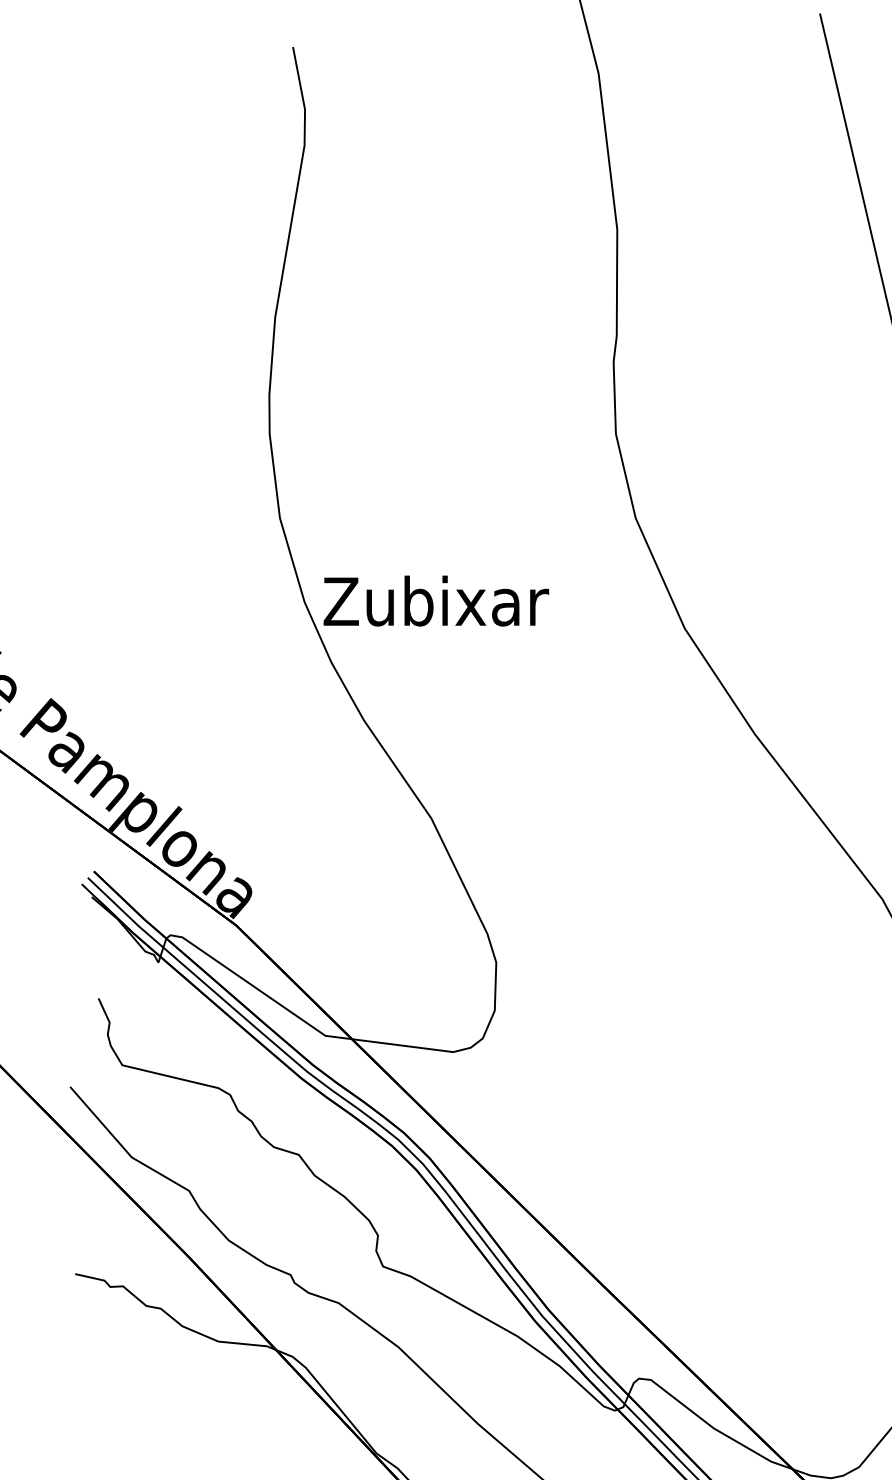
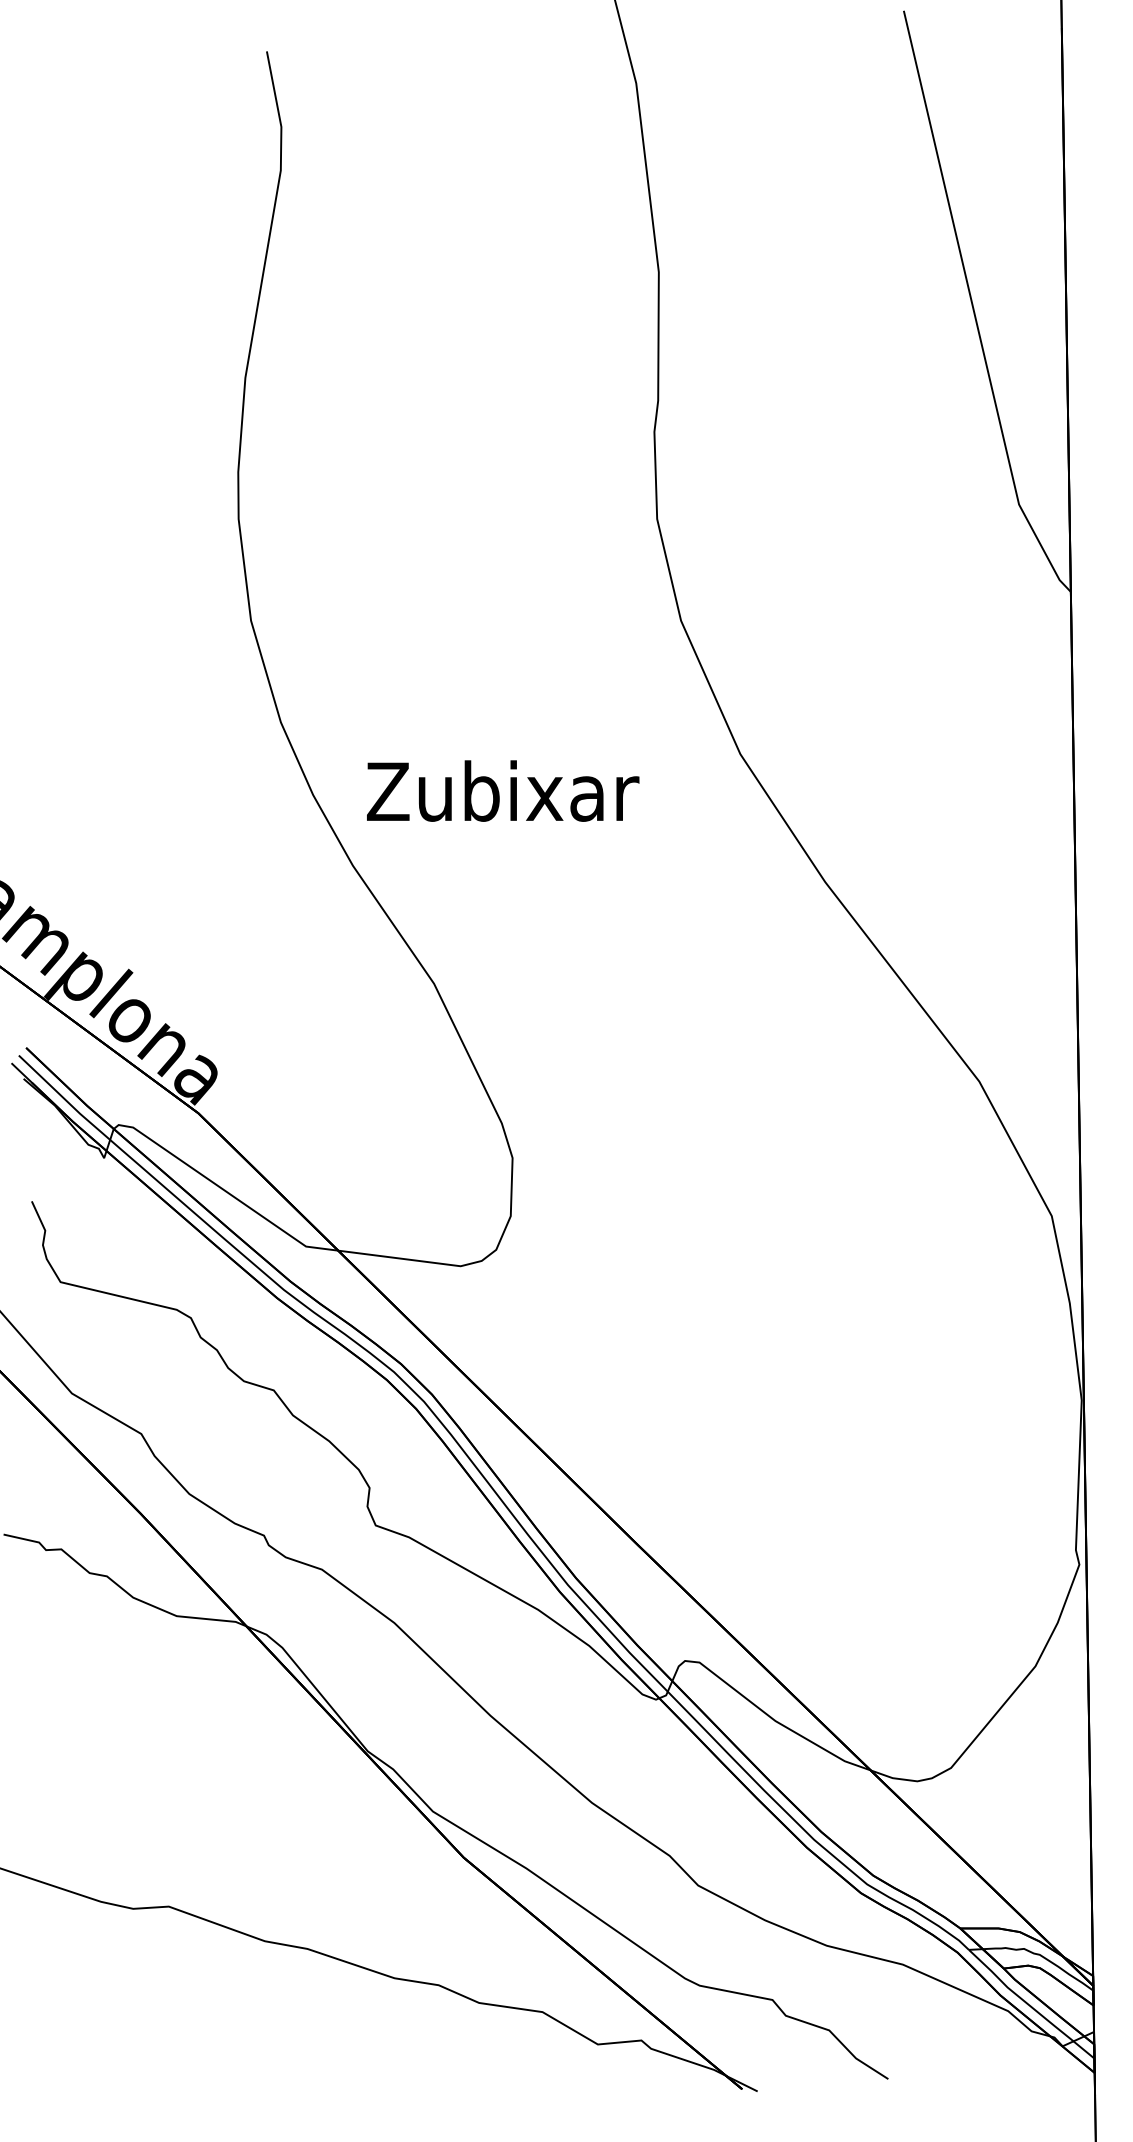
text: (436, 600) -> (503, 790), moved

